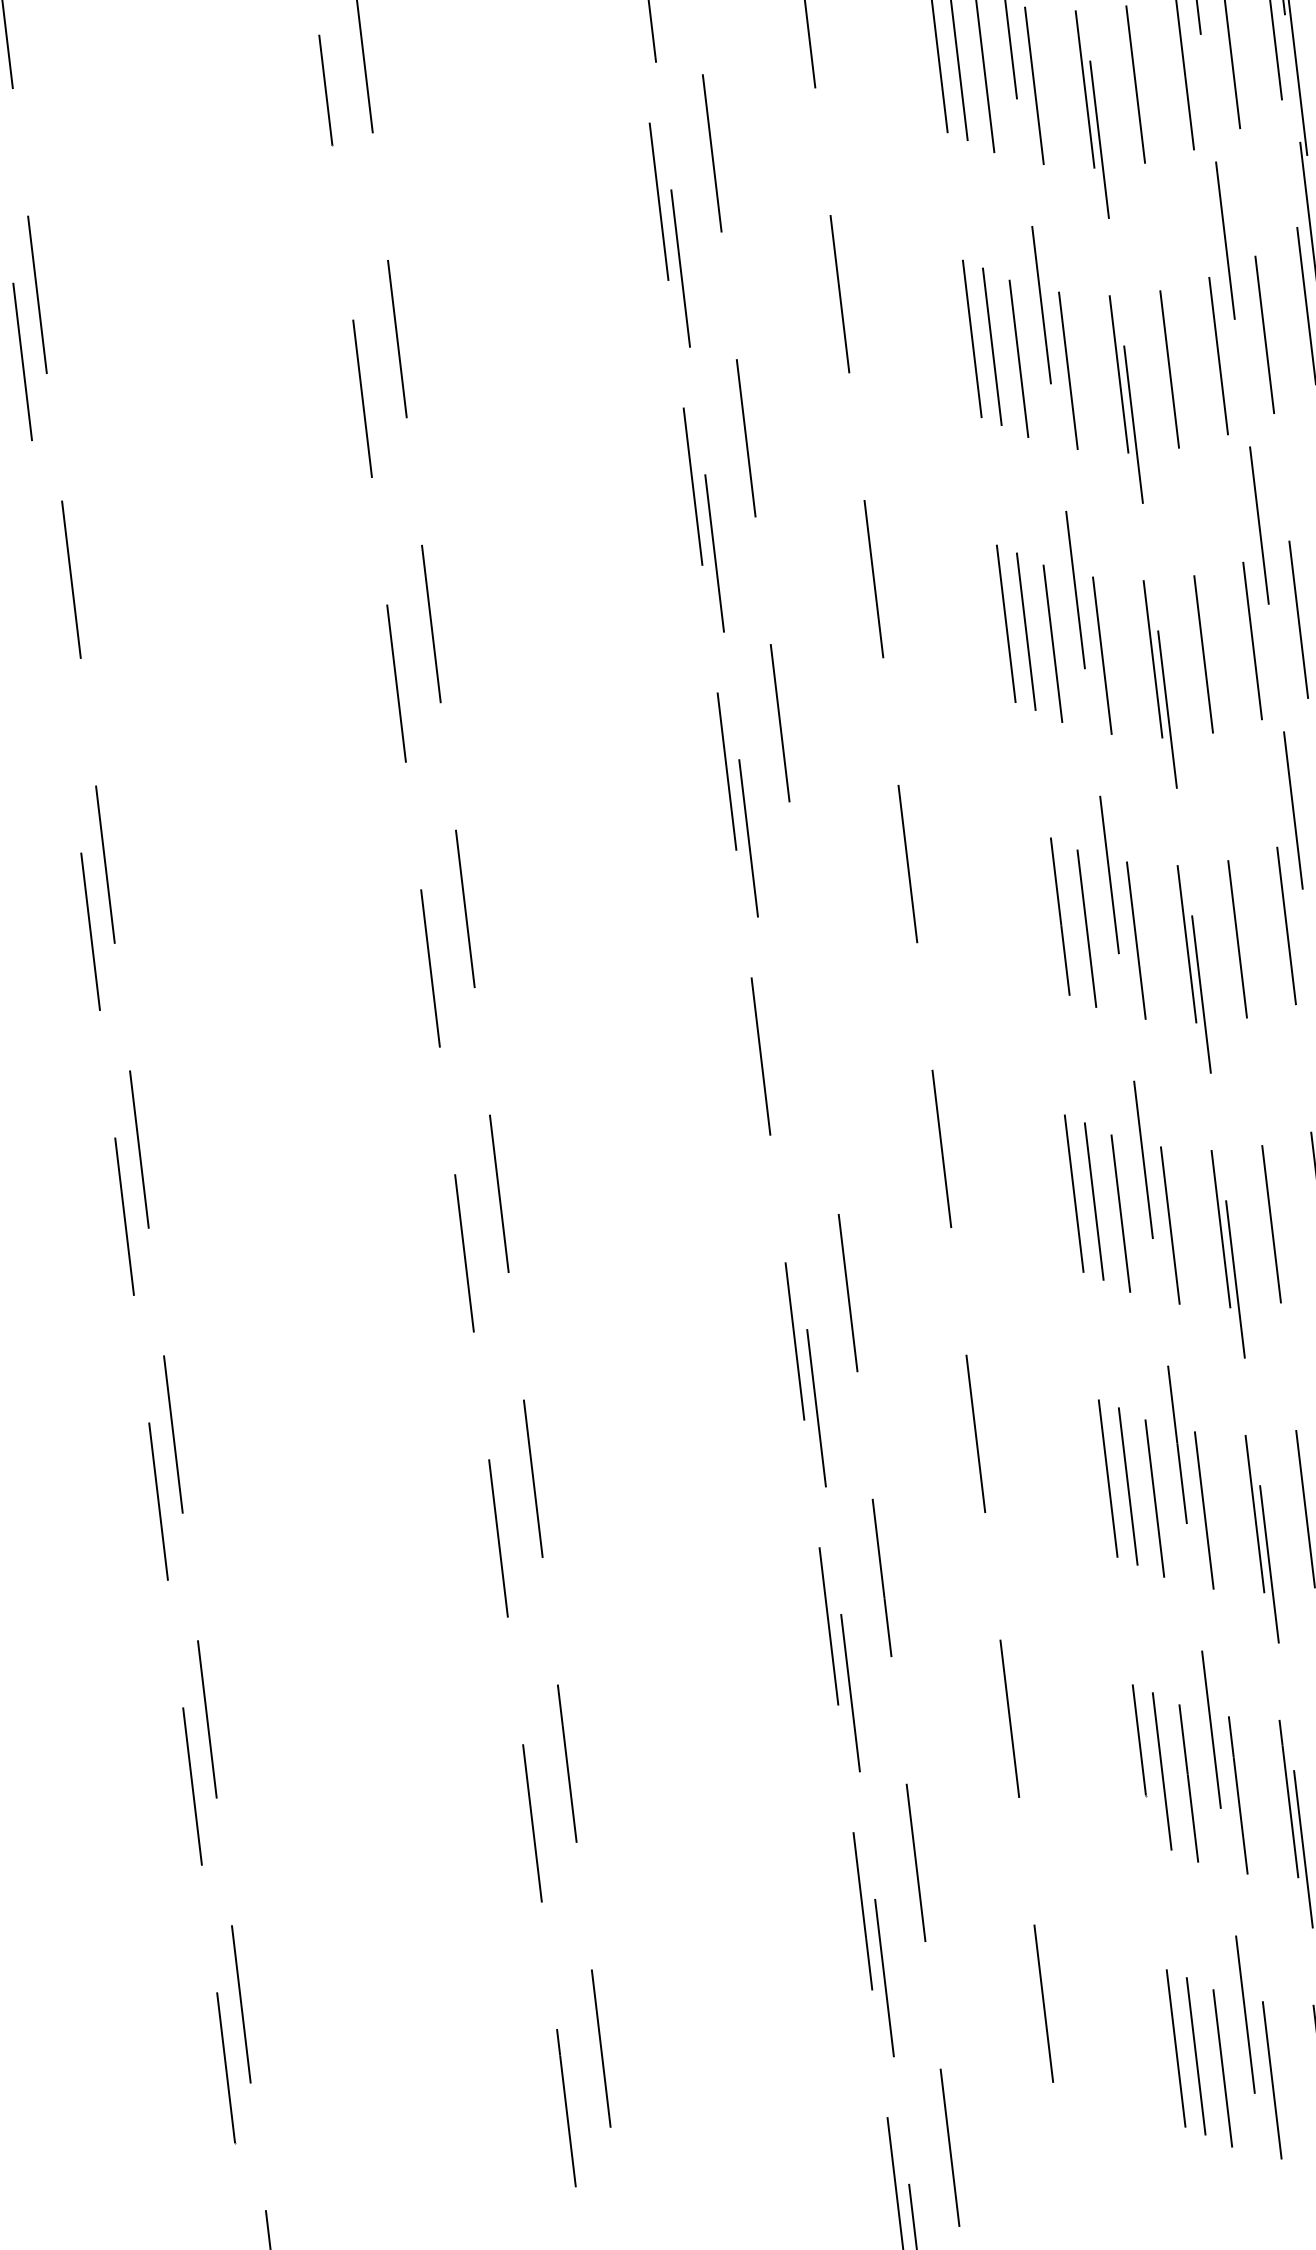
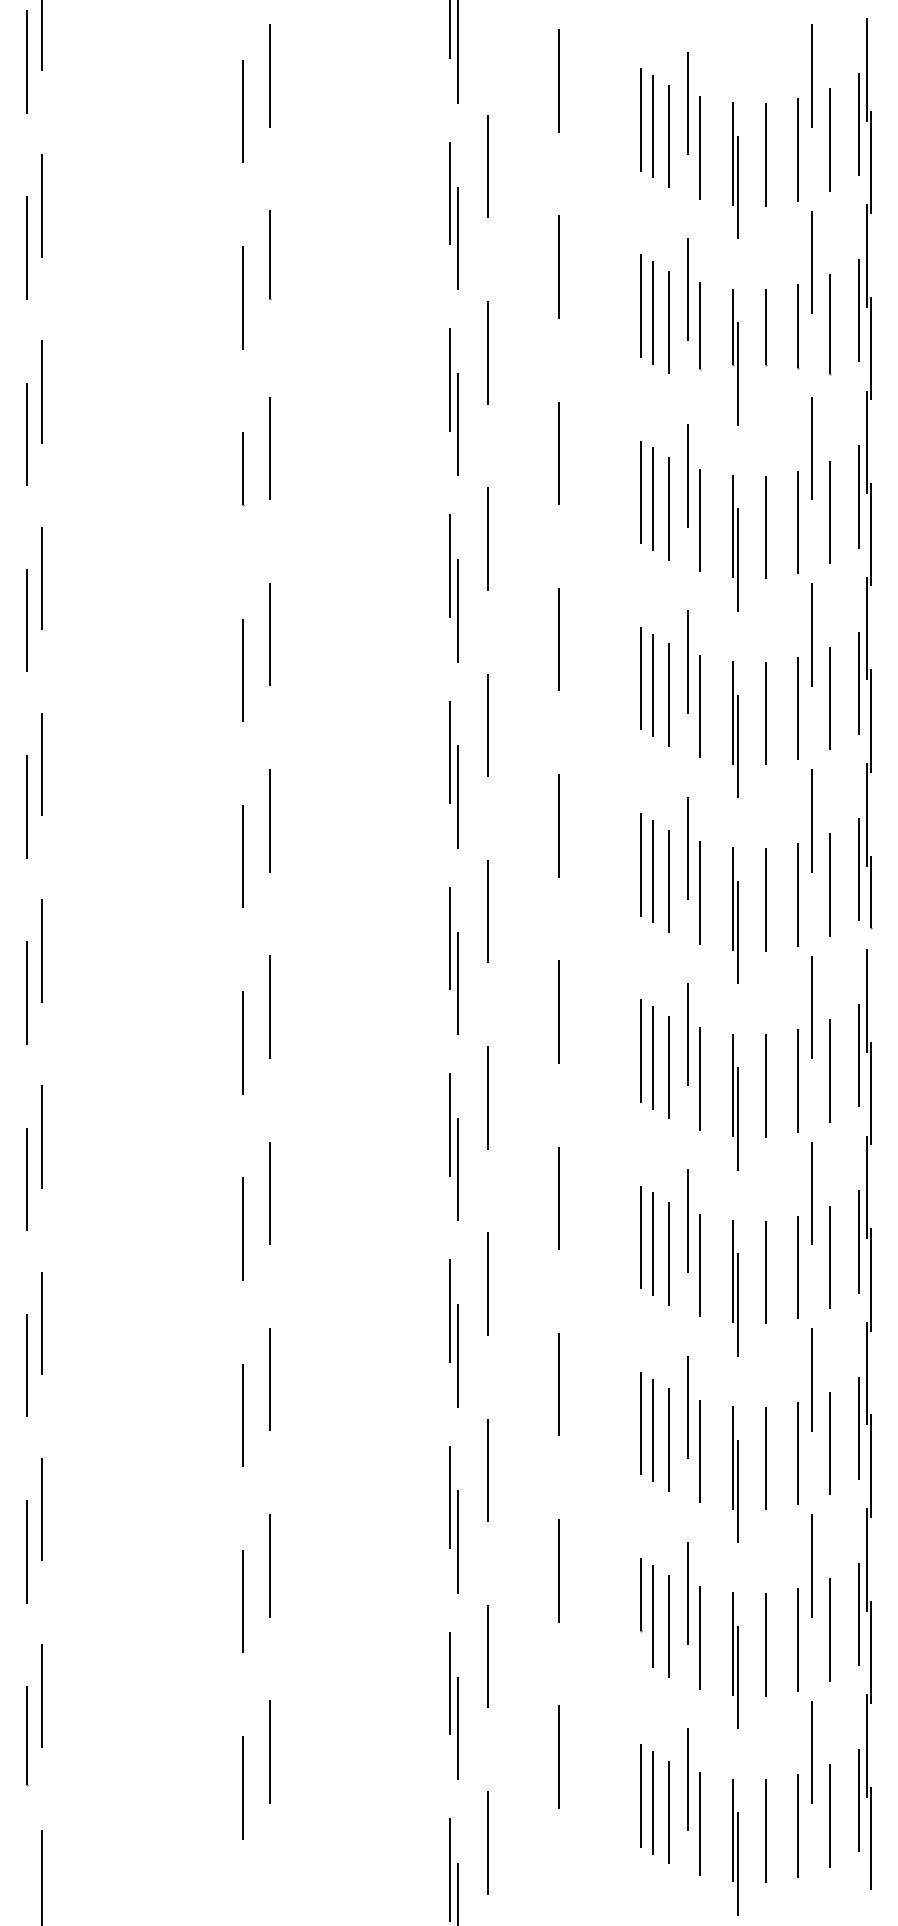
line: (55, 646) -> (26, 806), added
line: (1039, 907) -> (640, 1050), added
line: (814, 1007) -> (487, 1097), added
line: (782, 1123) -> (458, 1169), added

